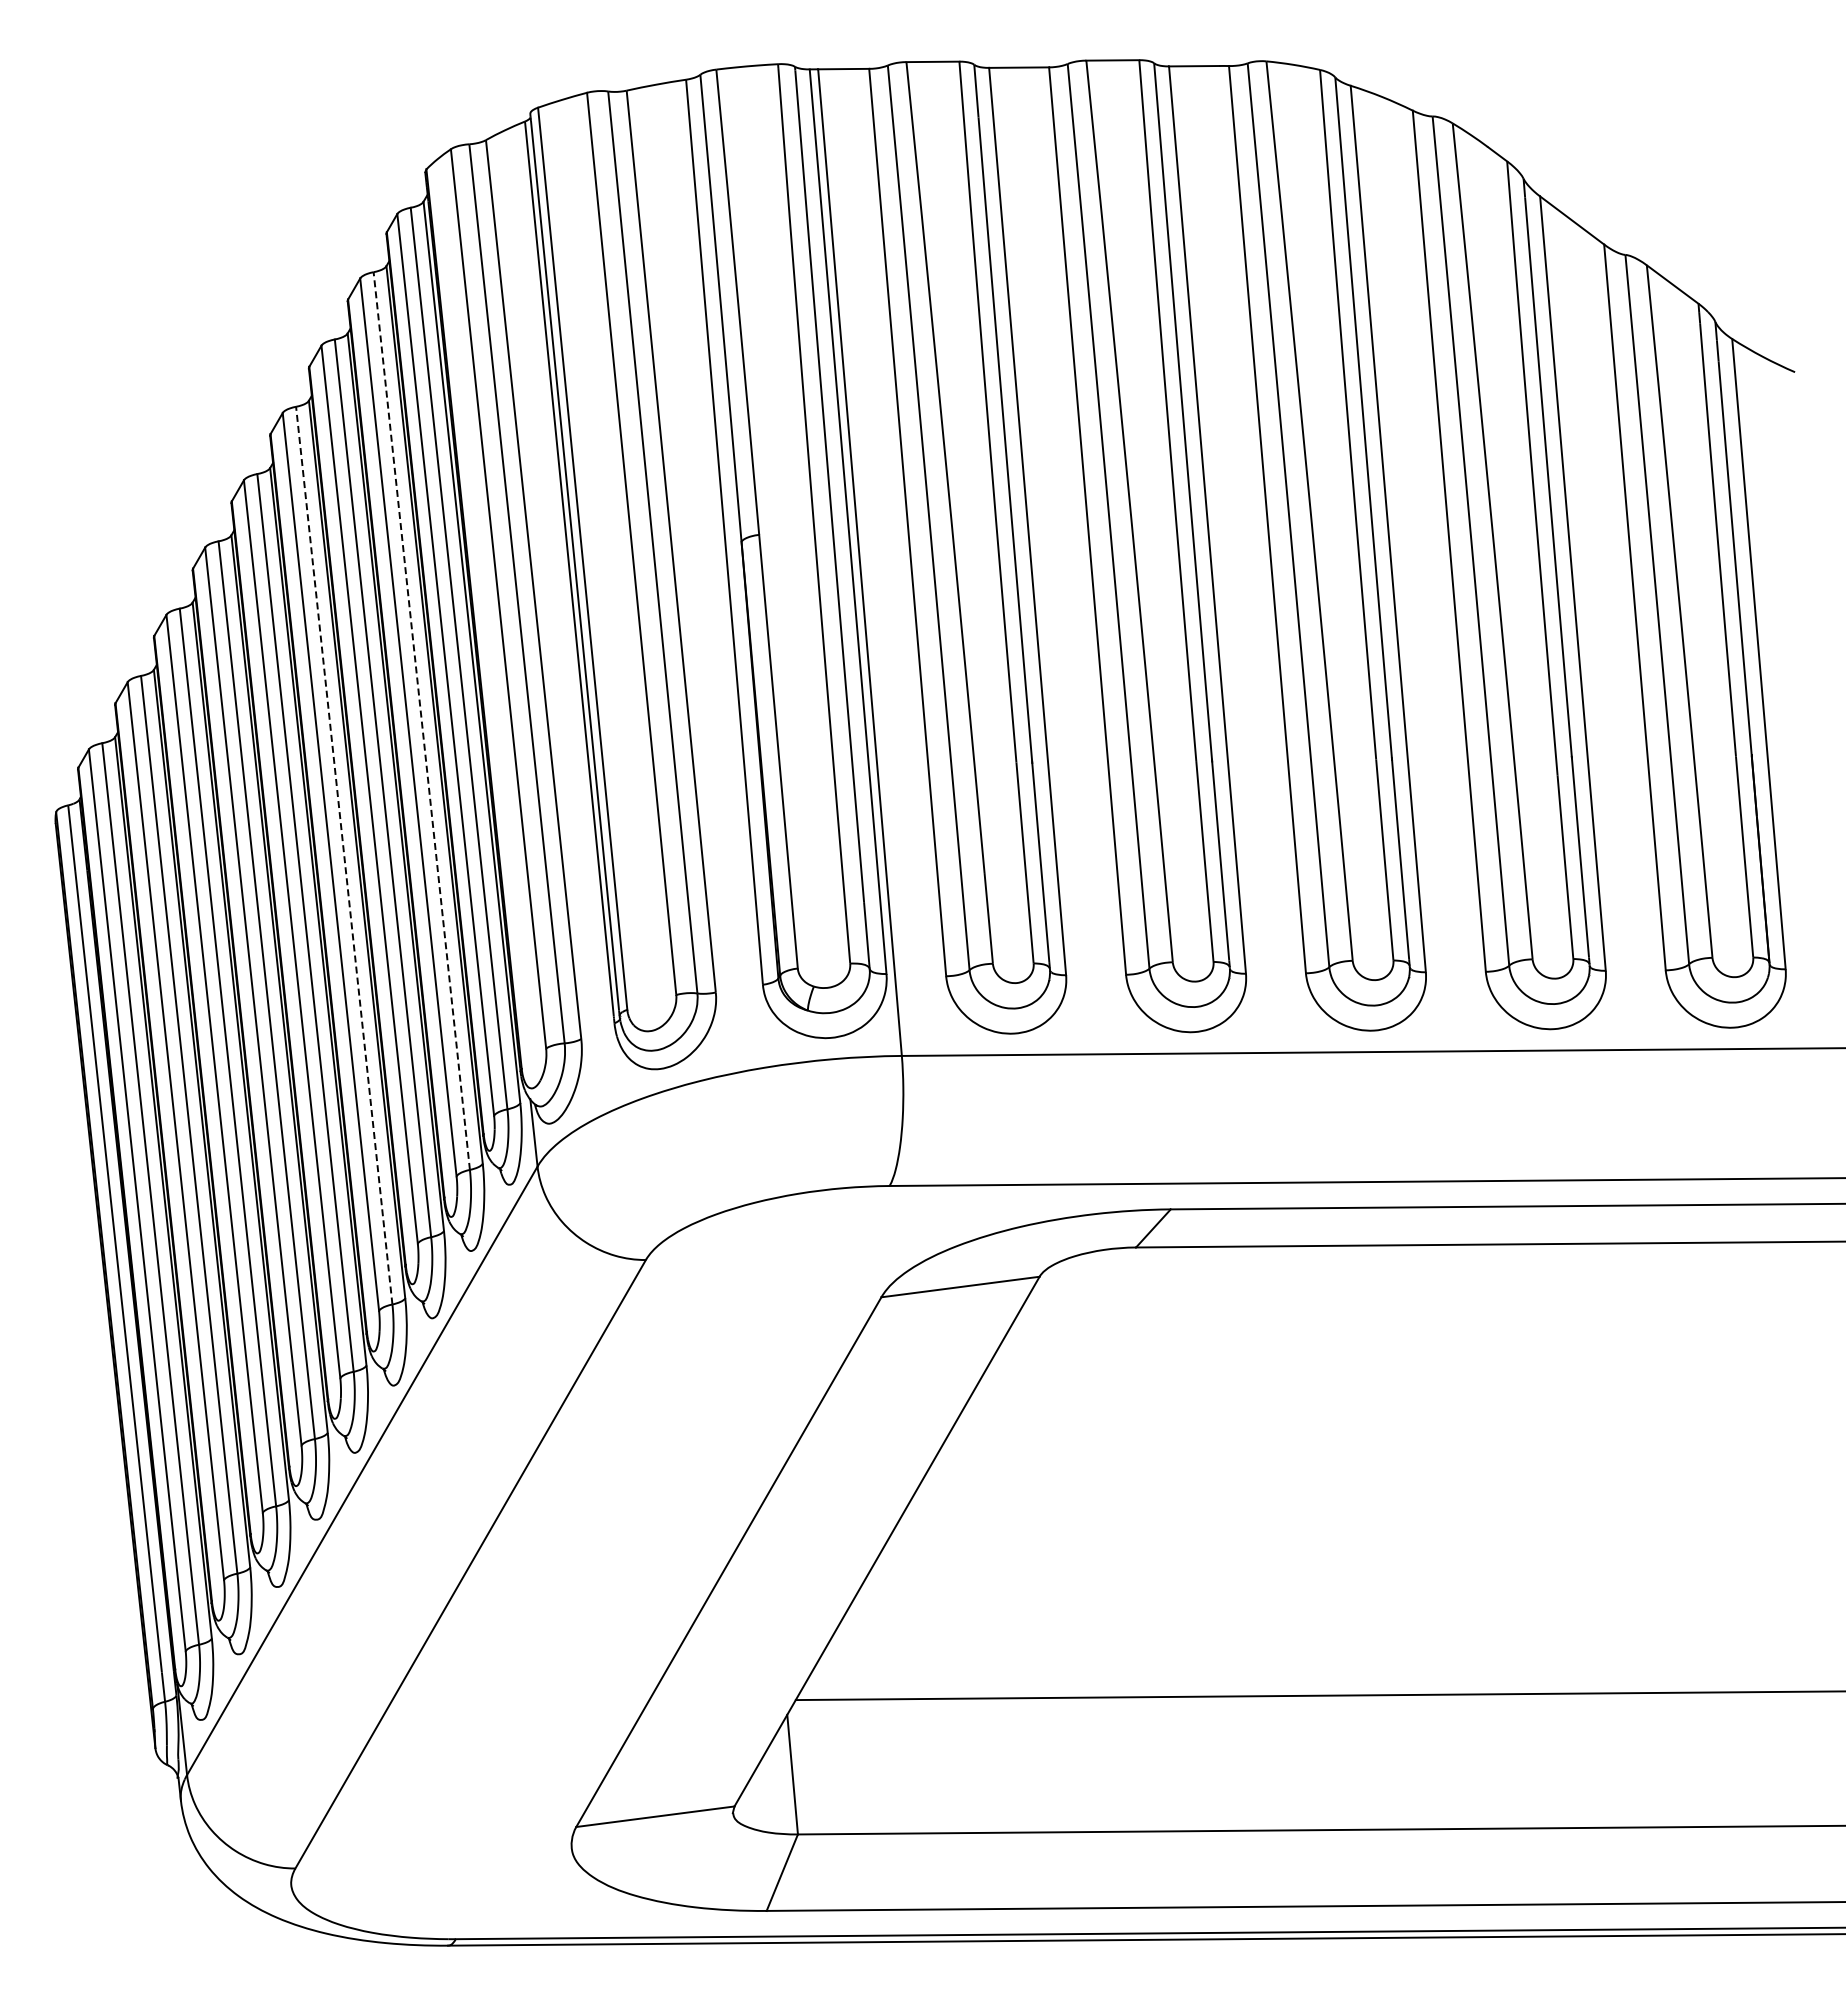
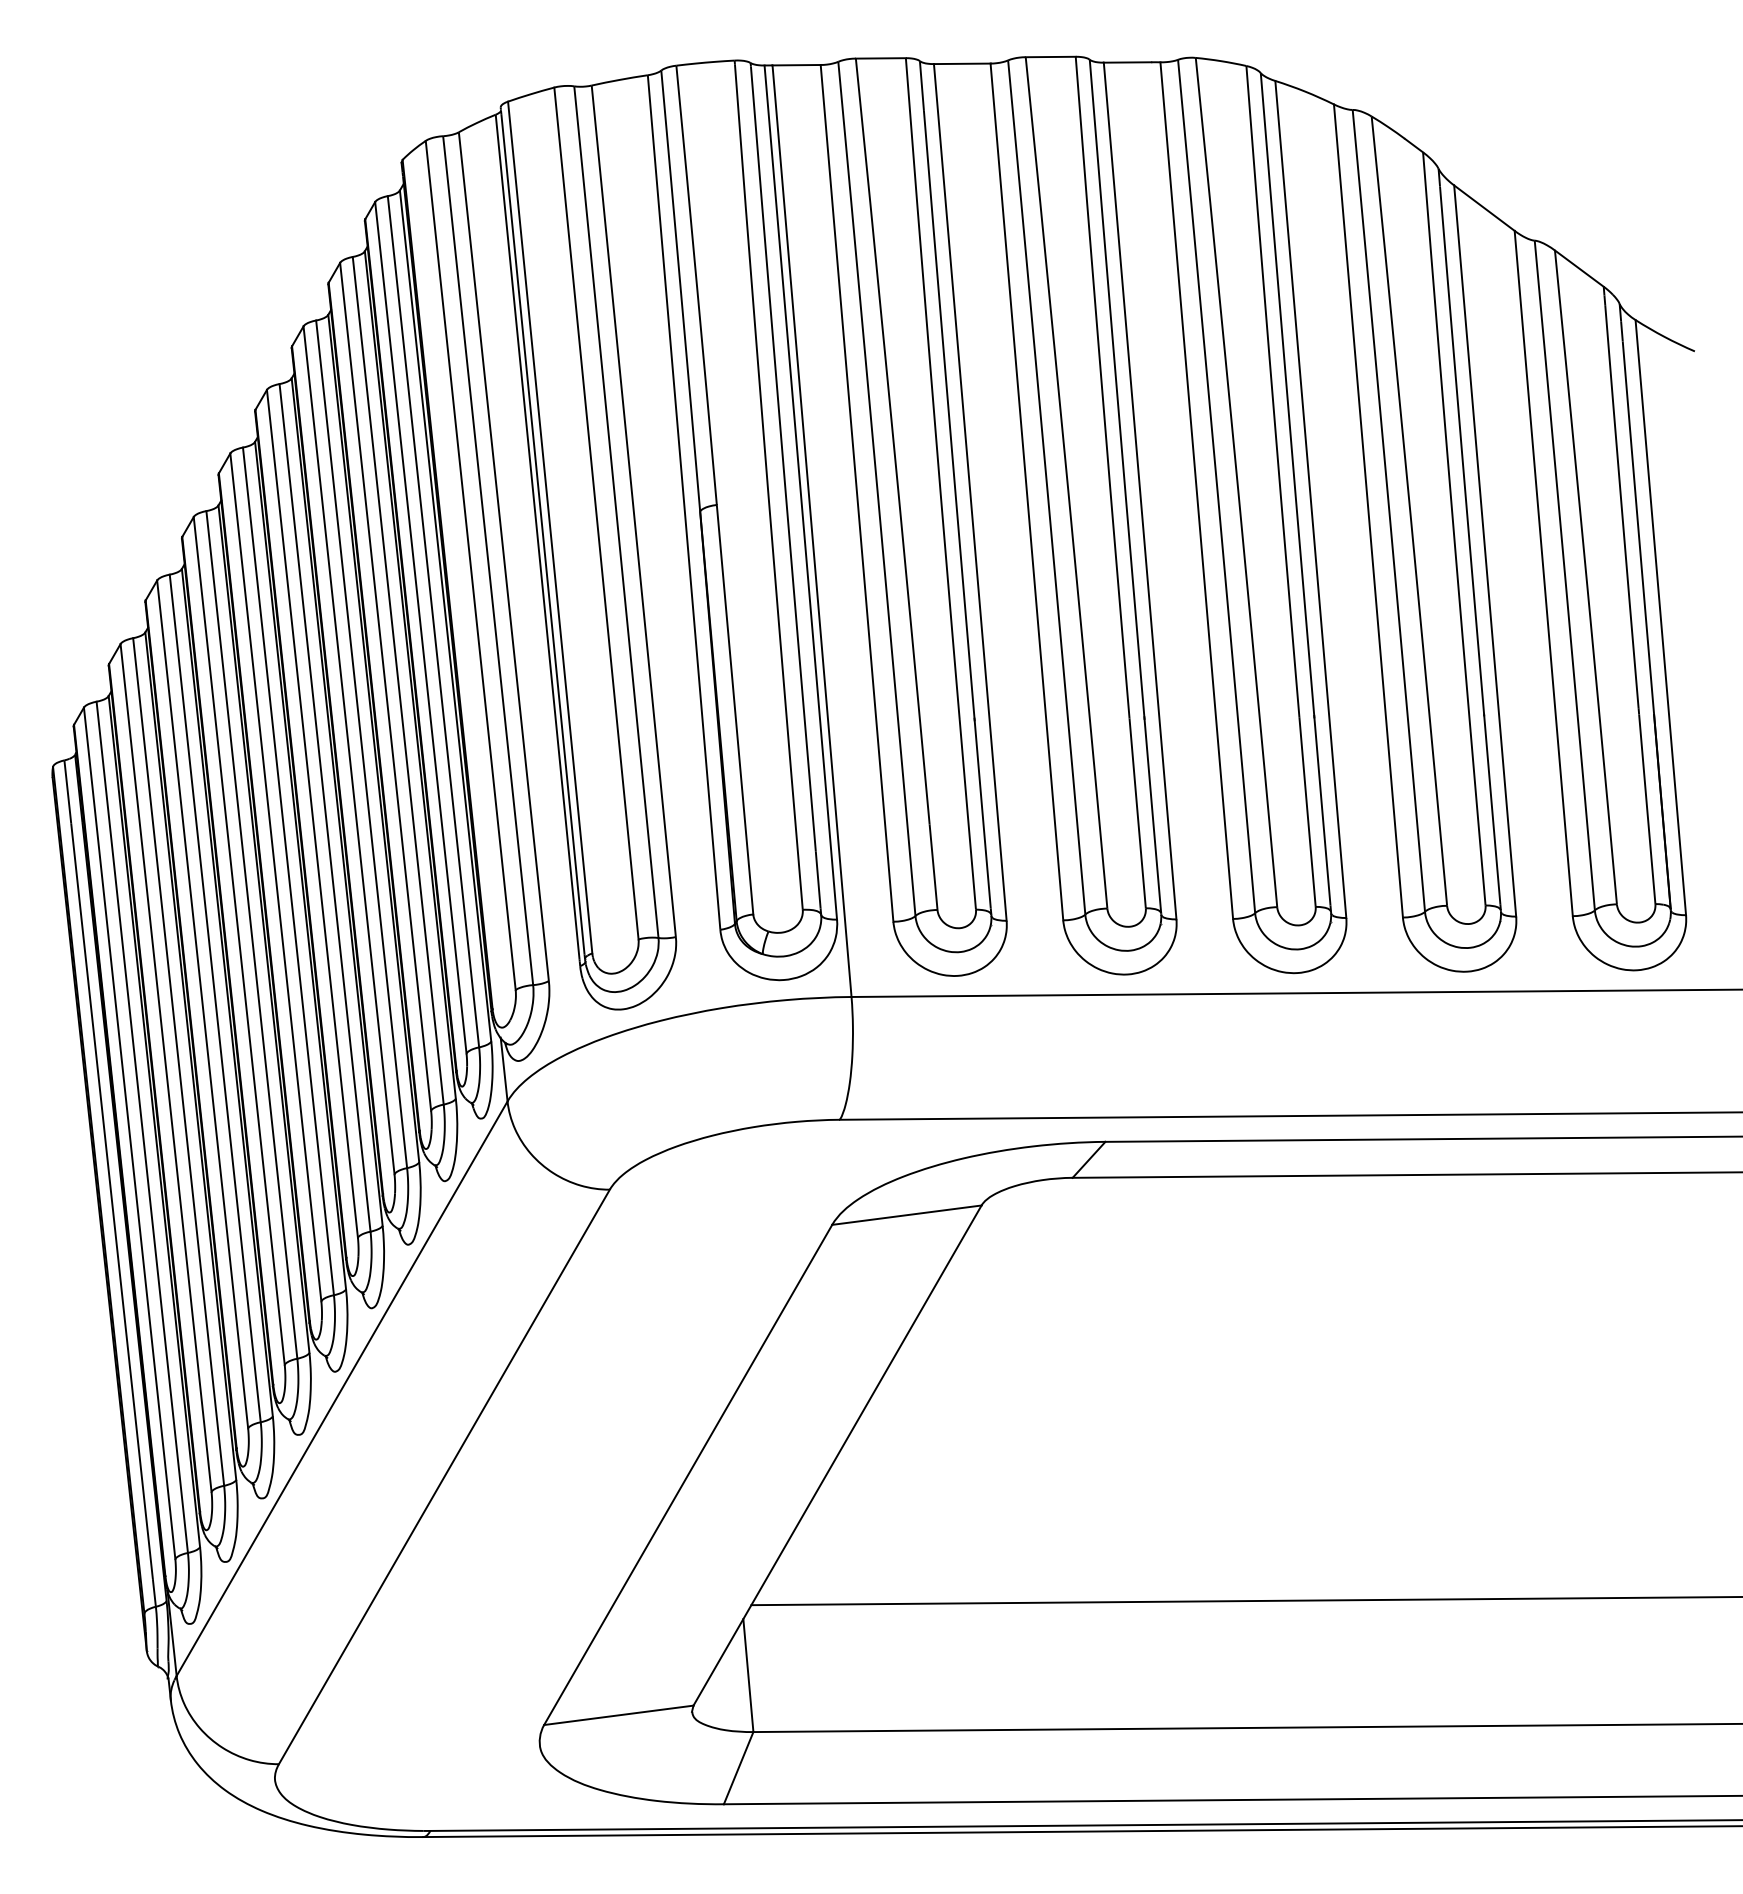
line: (421, 720) -> (397, 680), dashed -> solid
line: (344, 855) -> (325, 807), dashed -> solid

